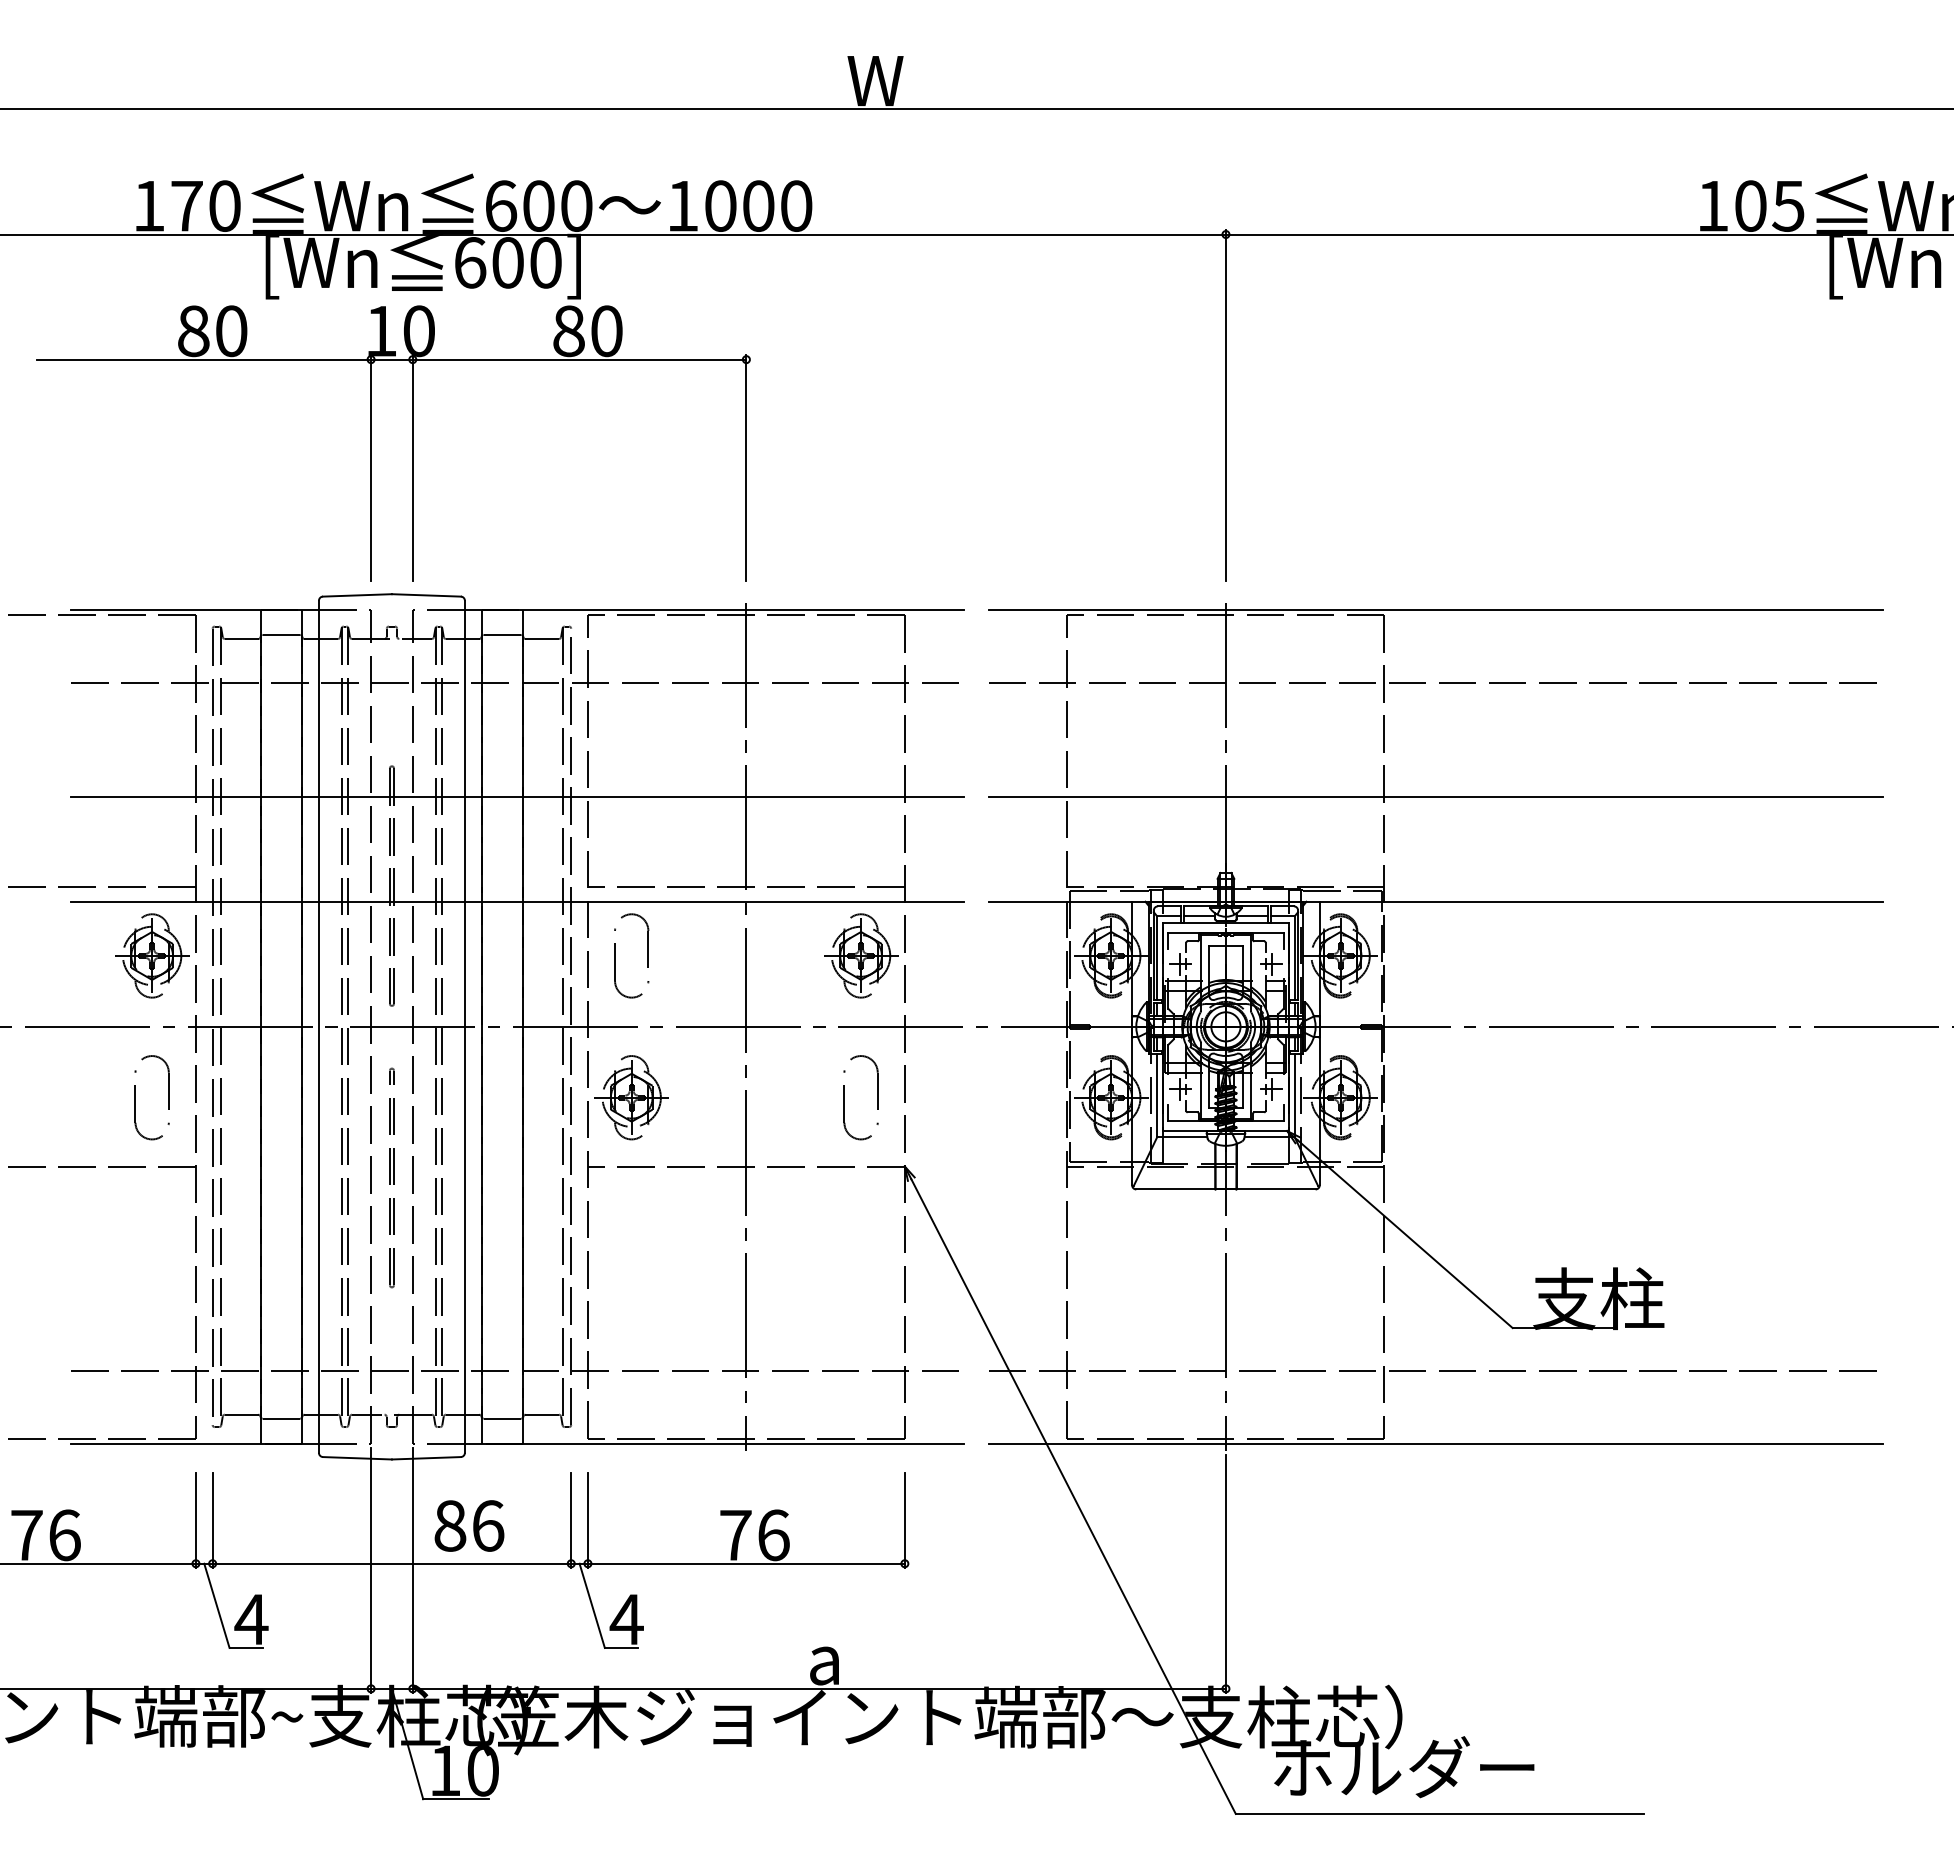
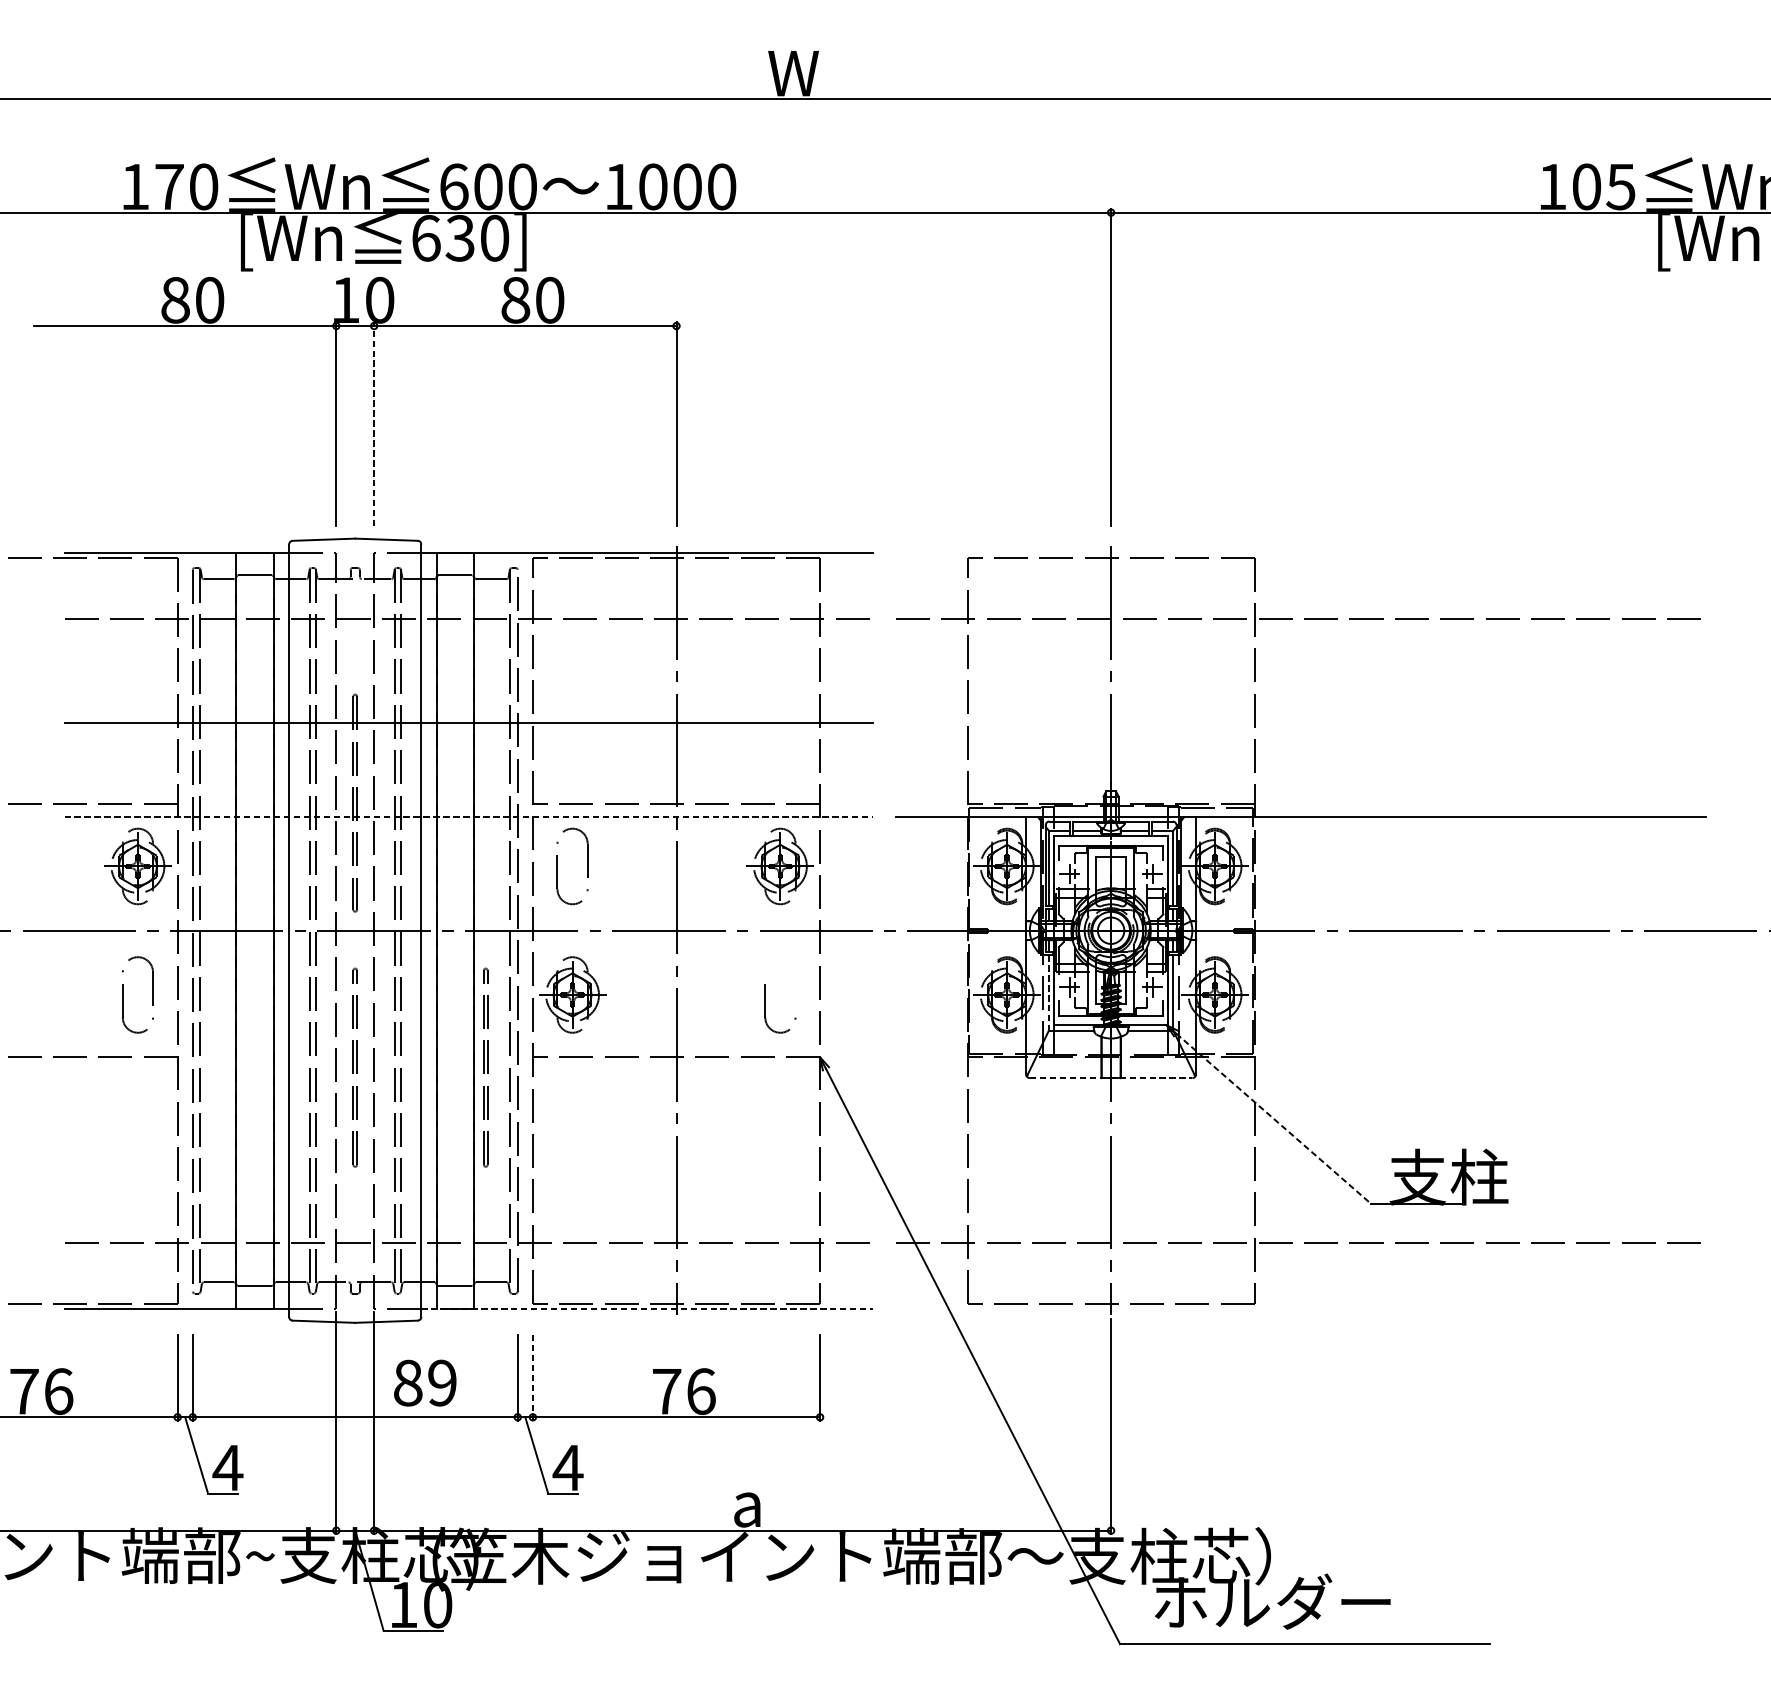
text: (507, 262) -> (459, 238), 600] -> 630]
line: (412, 468) -> (373, 424), solid -> dashed
line: (1435, 609) -> (1301, 552), removed
line: (1435, 797) -> (1301, 722), removed
line: (517, 901) -> (469, 817), solid -> dashed
part: (877, 1082) -> (795, 981), removed
line: (1157, 1095) -> (1049, 992), solid -> dashed
part: (535, 1177) -> (485, 1067), added
line: (1225, 1189) -> (1110, 1078), solid -> dashed
line: (1405, 1234) -> (1273, 1118), solid -> dashed
line: (714, 1443) -> (647, 1308), solid -> dashed
line: (1435, 1443) -> (1301, 1308), removed
line: (587, 1520) -> (532, 1378), solid -> dashed
text: (488, 1525) -> (442, 1382), 86 -> 89

